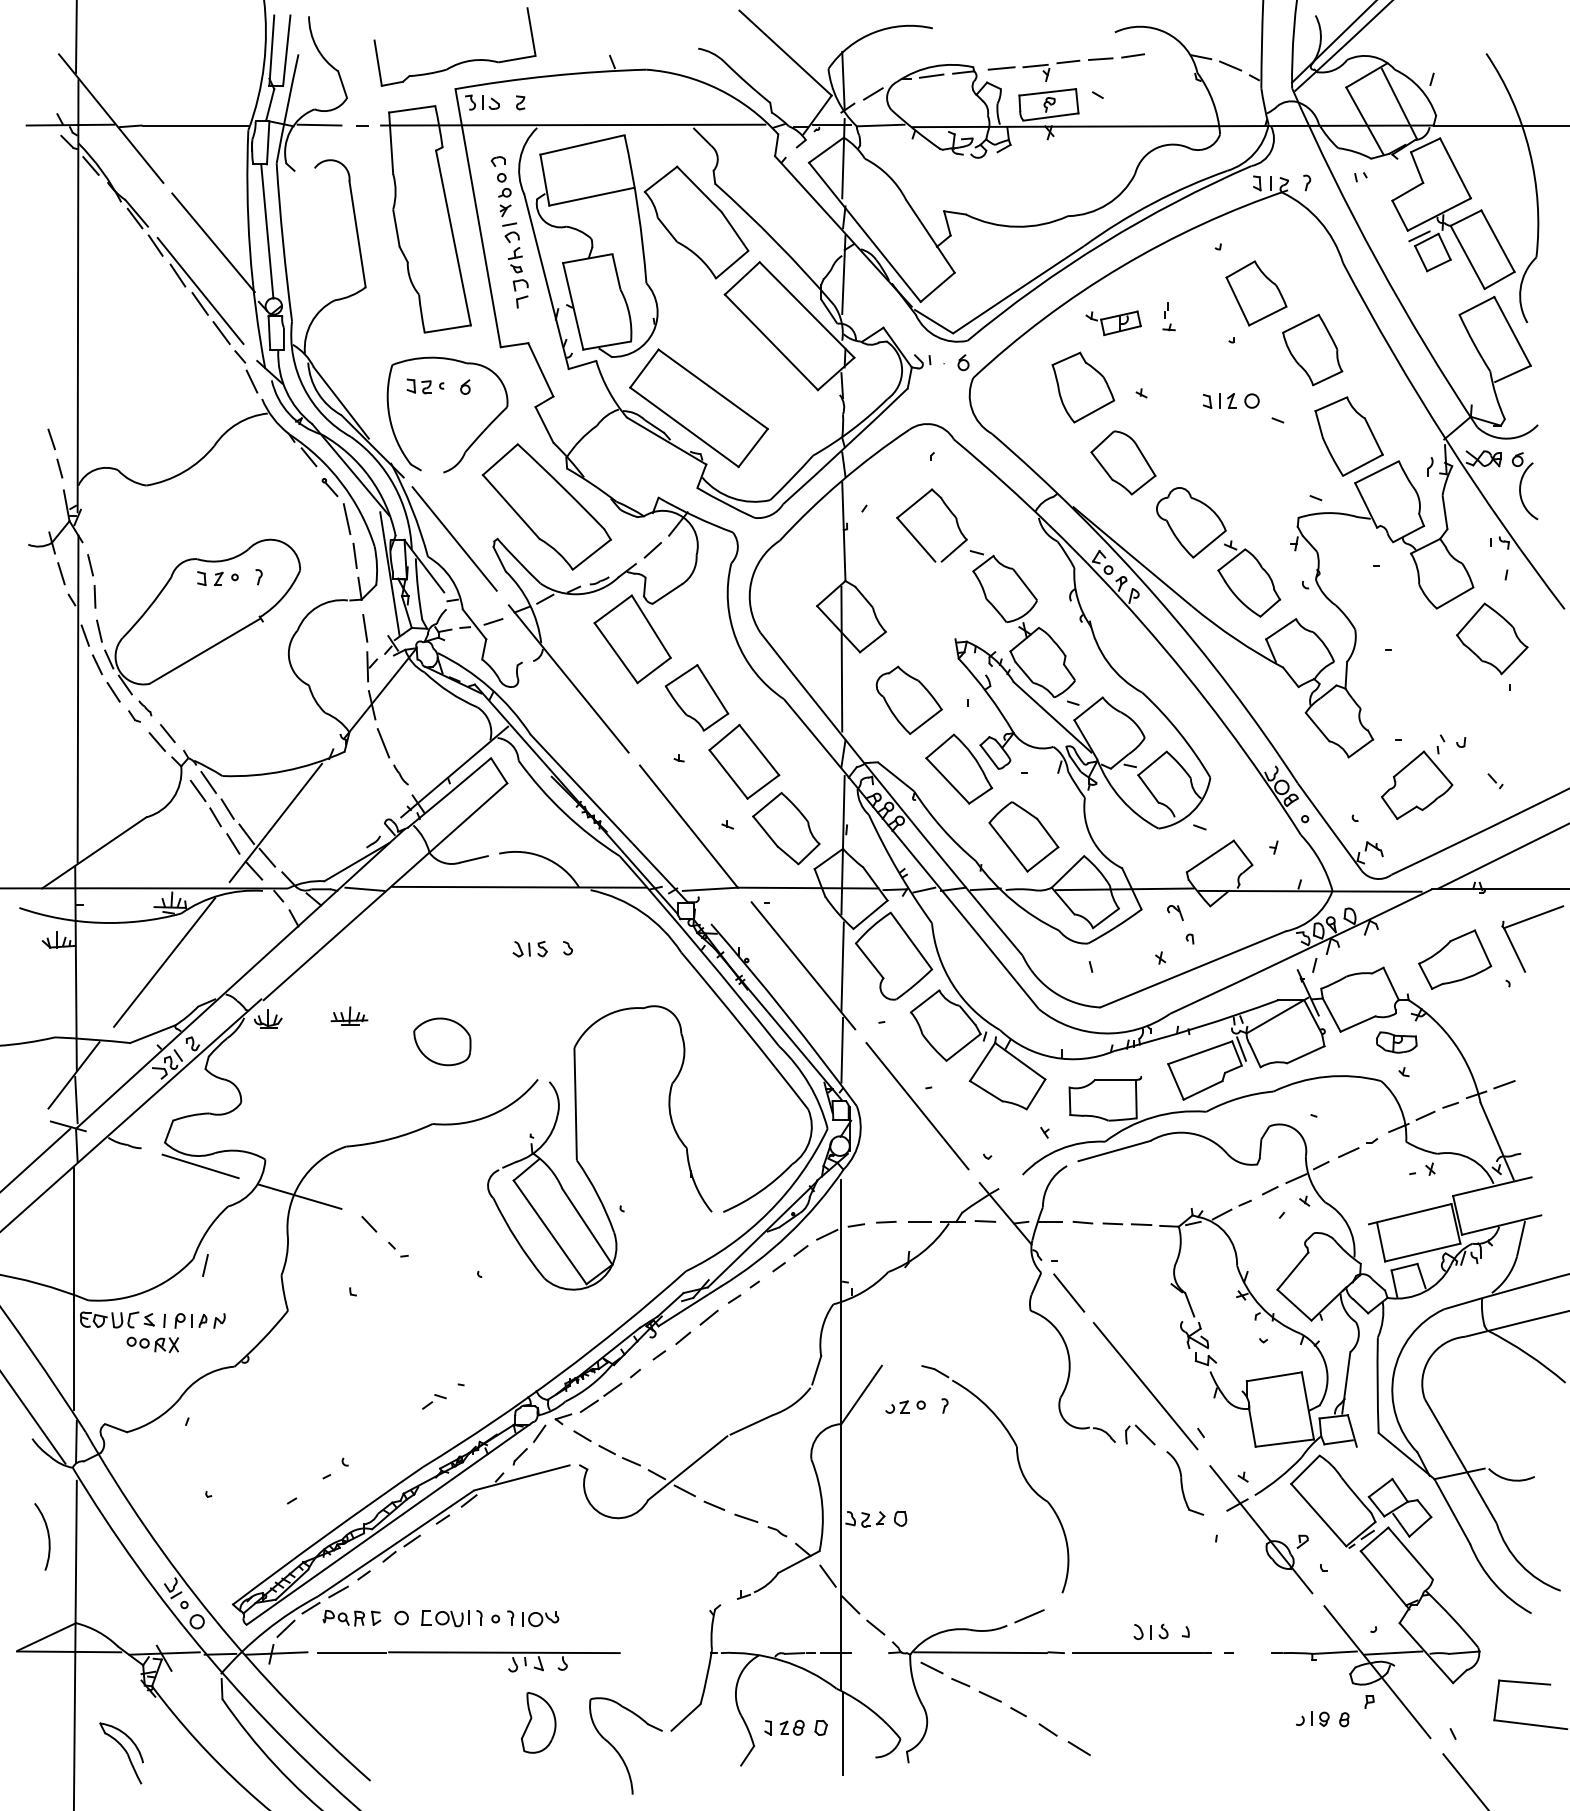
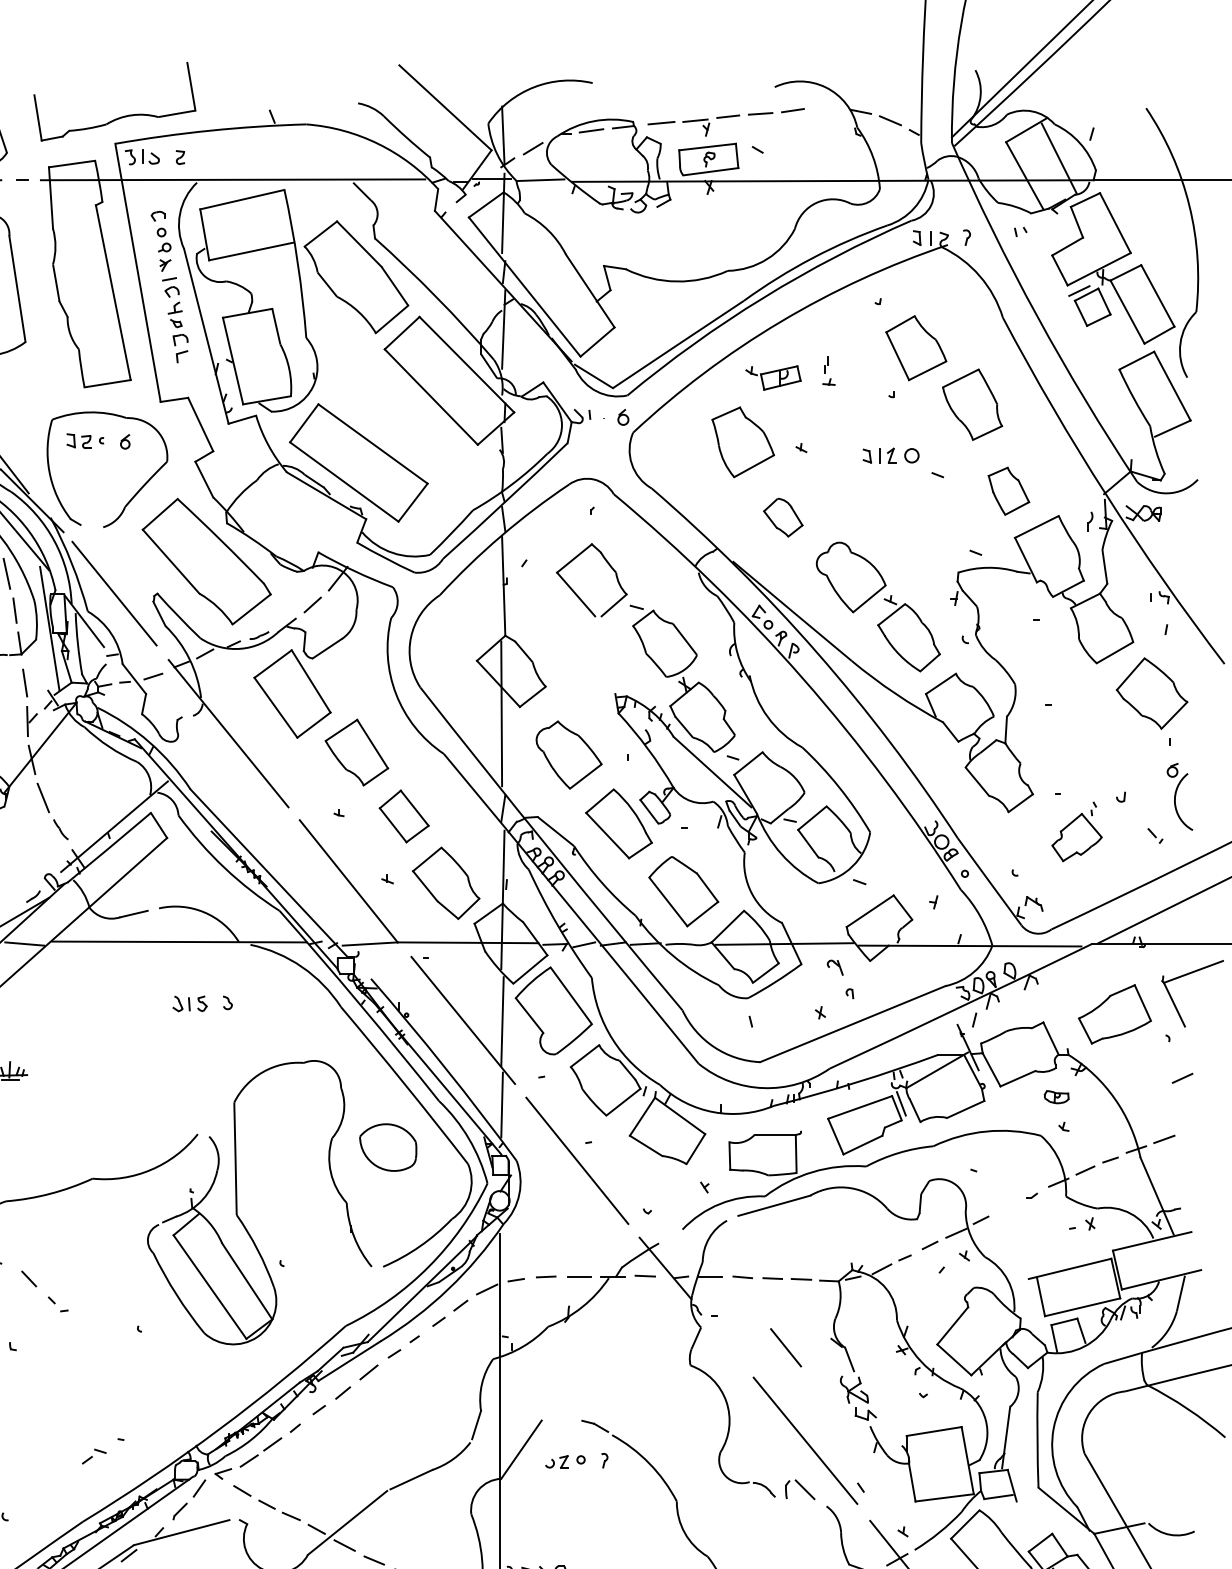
part: (1348, 436) -> (1008, 491), size x0.6
part: (1123, 462) -> (783, 517), size x0.6
part: (1525, 486) -> (1180, 797), moved
part: (744, 761) -> (404, 816), size x0.7
part: (1417, 776) -> (1077, 831), size x0.7
part: (442, 1041) -> (388, 1147), moved
part: (1396, 1042) -> (1056, 1097), size x0.6
line: (1348, 1152) -> (1182, 1078), moved
line: (1069, 1292) -> (786, 1347), moved

